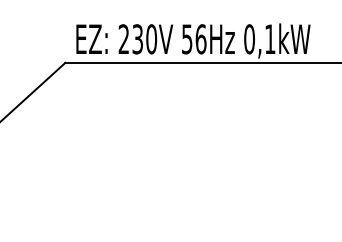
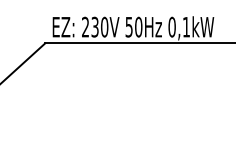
text: (200, 38) -> (138, 26), 56Hz -> 50Hz

